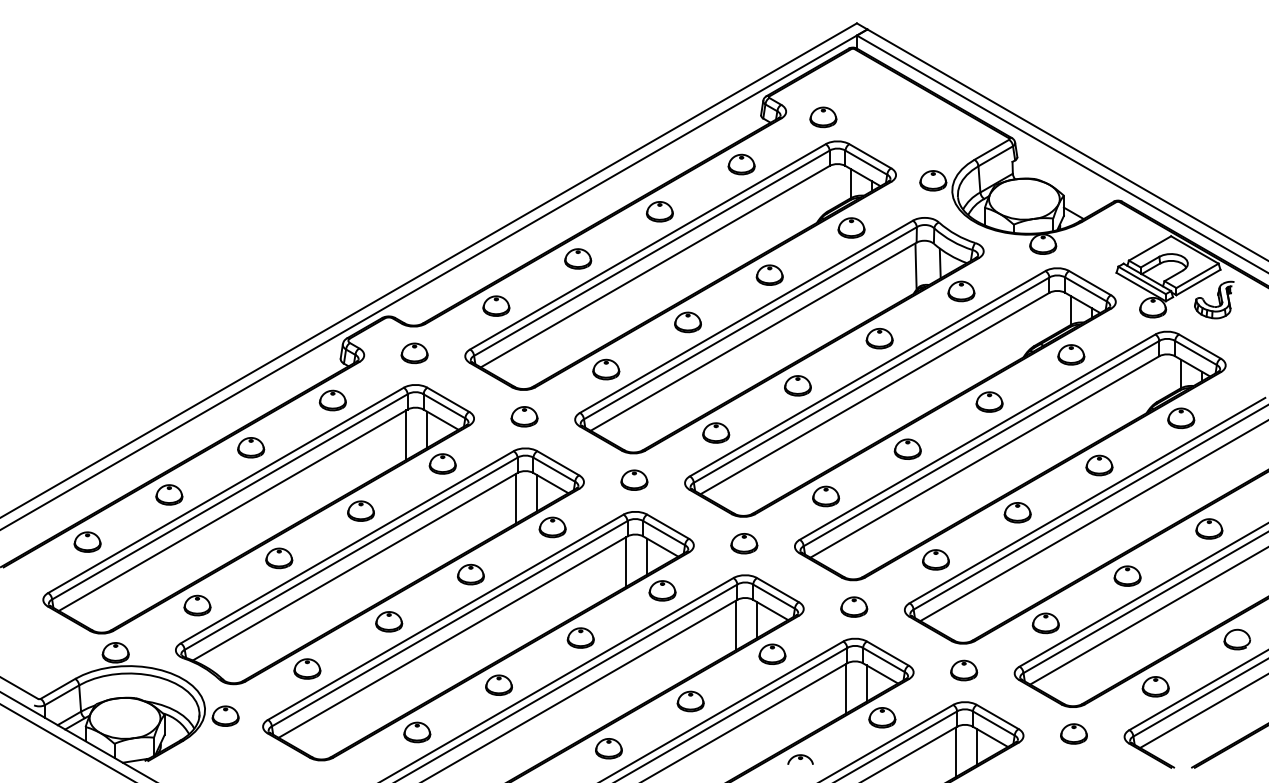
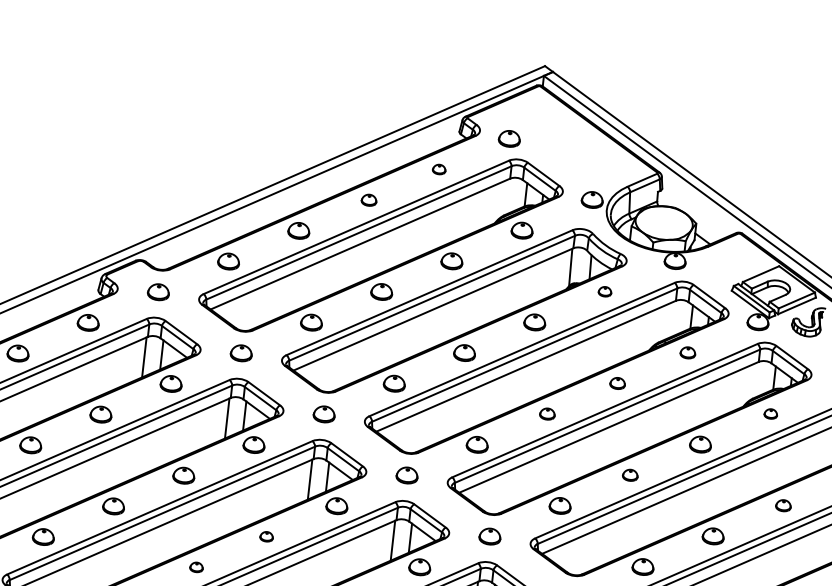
part: (741, 164) -> (439, 169), size x0.6
part: (659, 211) -> (368, 199), size x0.7
part: (961, 291) -> (605, 291), size x0.6
part: (1071, 354) -> (688, 352), size x0.7
part: (989, 401) -> (617, 383), size x0.7
part: (1181, 418) -> (771, 414), size x0.6
part: (907, 448) -> (547, 413), size x0.7
part: (1017, 512) -> (630, 475), size x0.7
part: (1209, 528) -> (783, 505), size x0.7
part: (580, 637) -> (266, 536), size x0.6
part: (498, 684) -> (196, 566), size x0.6

